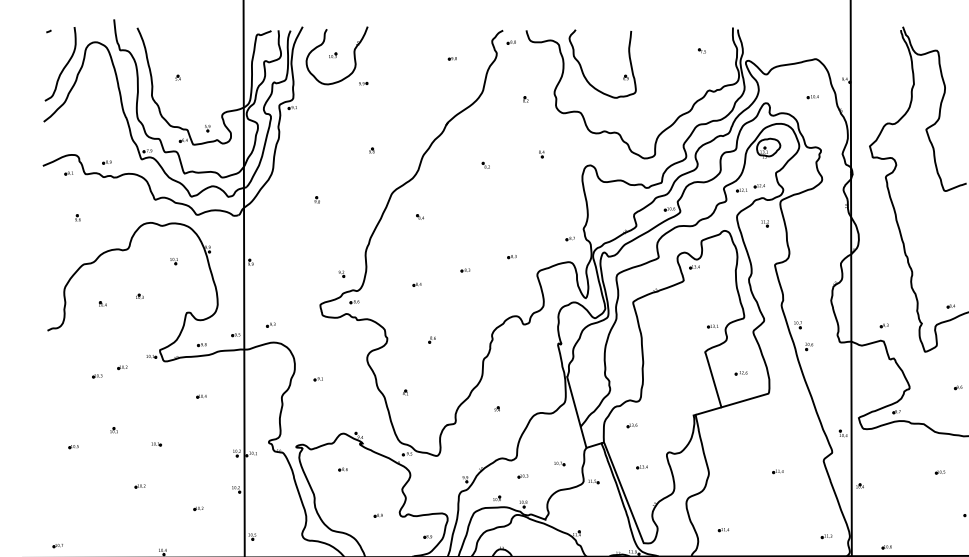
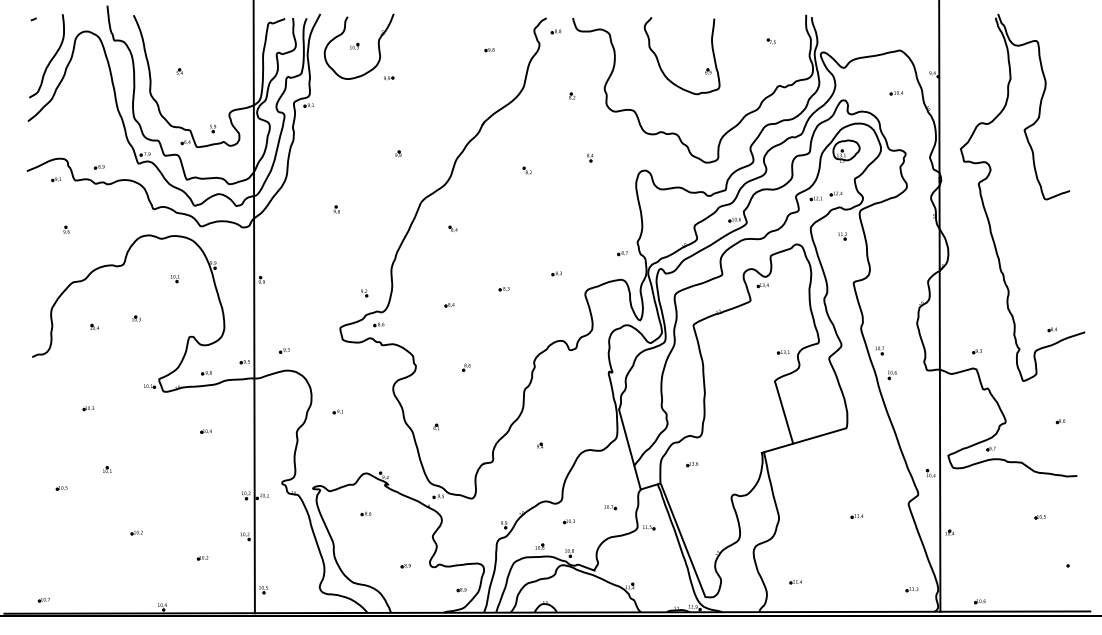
part: (582, 69) -> (659, 62), moved
part: (122, 367) -> (116, 398), removed
part: (741, 372) -> (815, 404), removed
part: (156, 444) -> (155, 485), removed
part: (642, 467) -> (703, 511), removed

